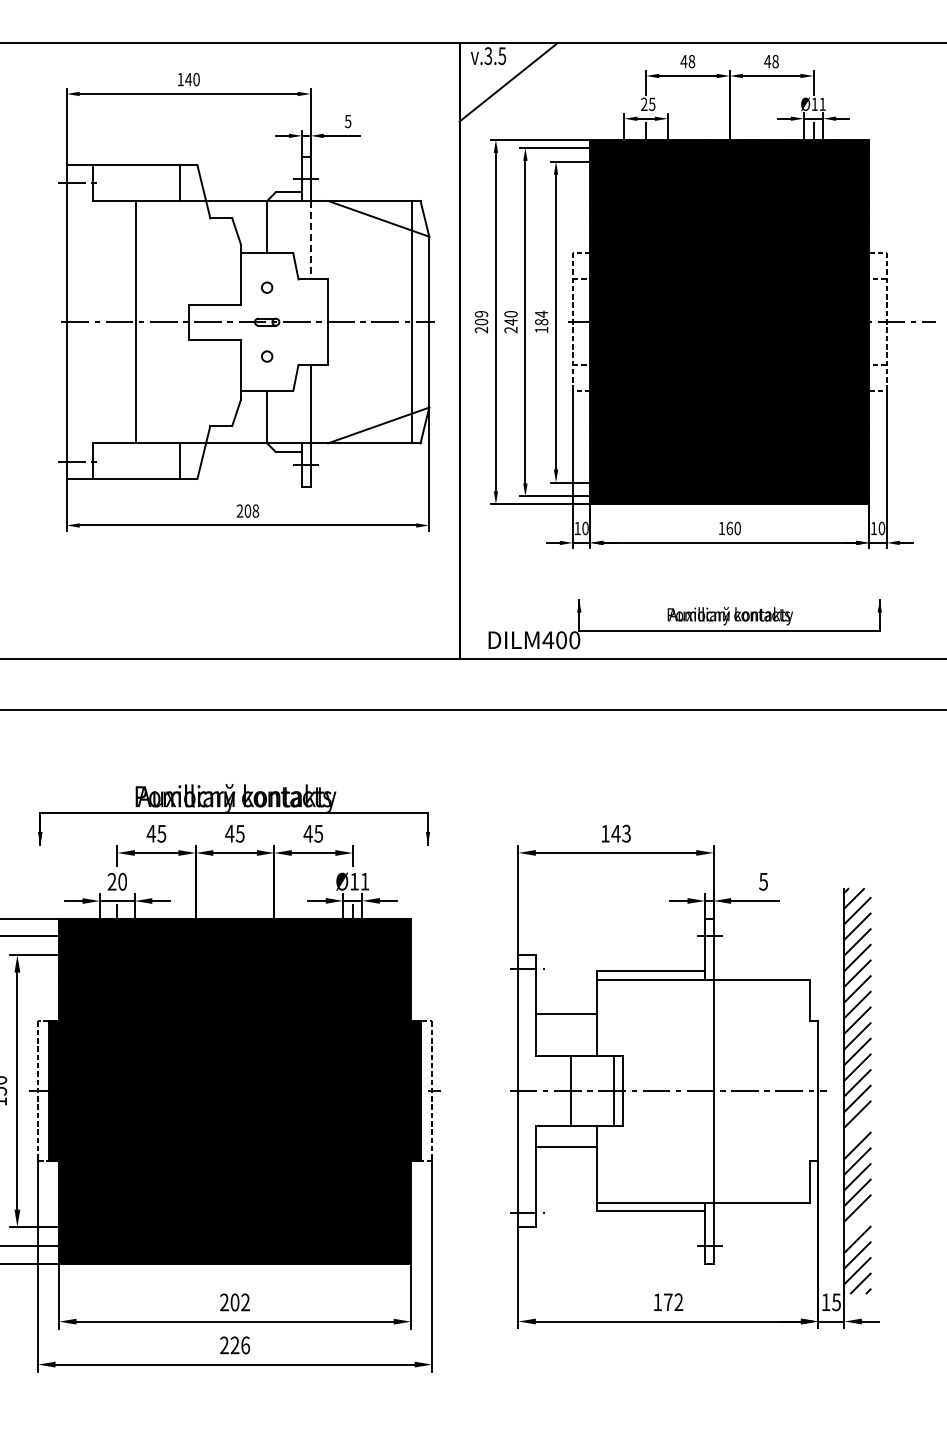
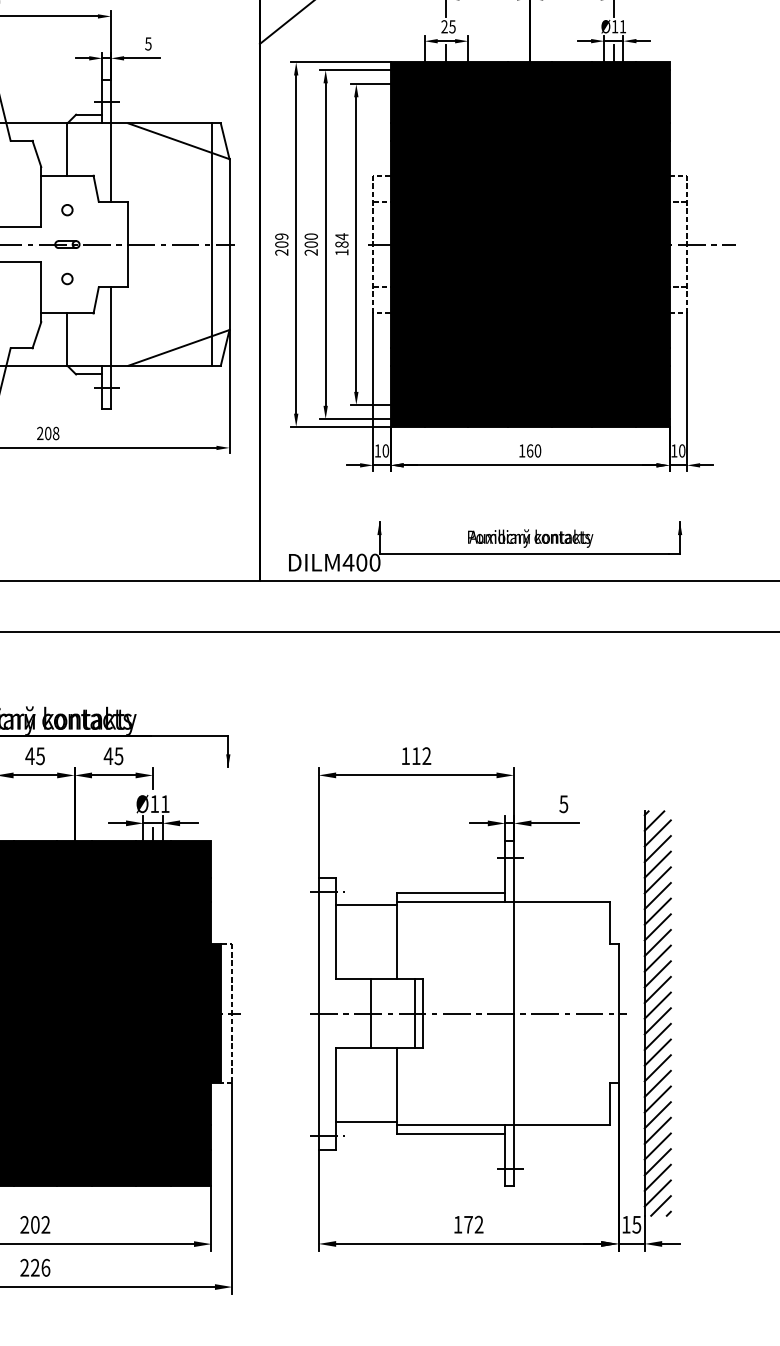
line: (310, 240) -> (110, 162), dashed -> solid
text: (510, 321) -> (310, 243), 240 -> 200
text: (620, 833) -> (420, 755), 143 -> 112
line: (565, 1014) -> (365, 905), moved
line: (857, 1130) -> (657, 1052), added
line: (565, 1147) -> (365, 1121), moved
line: (857, 1224) -> (657, 1146), added

